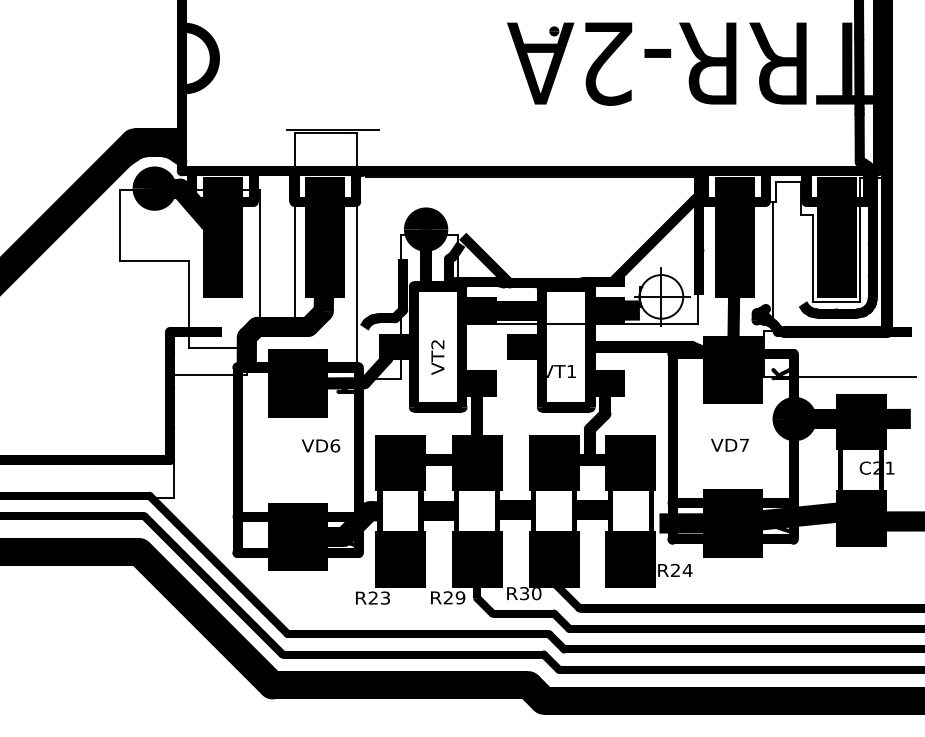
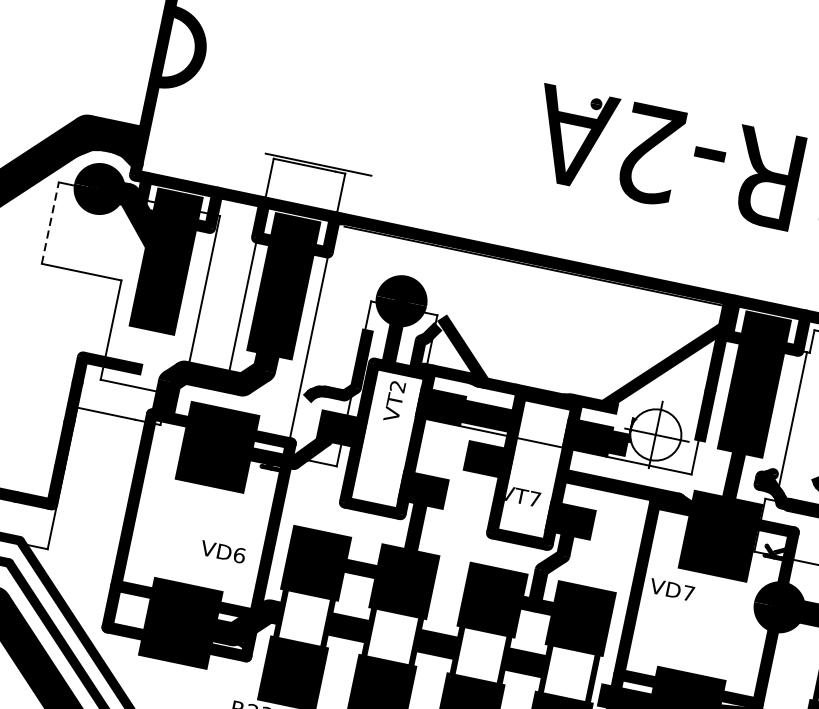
line: (119, 225) -> (50, 222), solid -> dashed
text: (437, 357) -> (394, 401), moved
text: (571, 371) -> (534, 499), VT1 -> VT7
text: (729, 444) -> (671, 588), moved
text: (320, 445) -> (222, 551), moved

